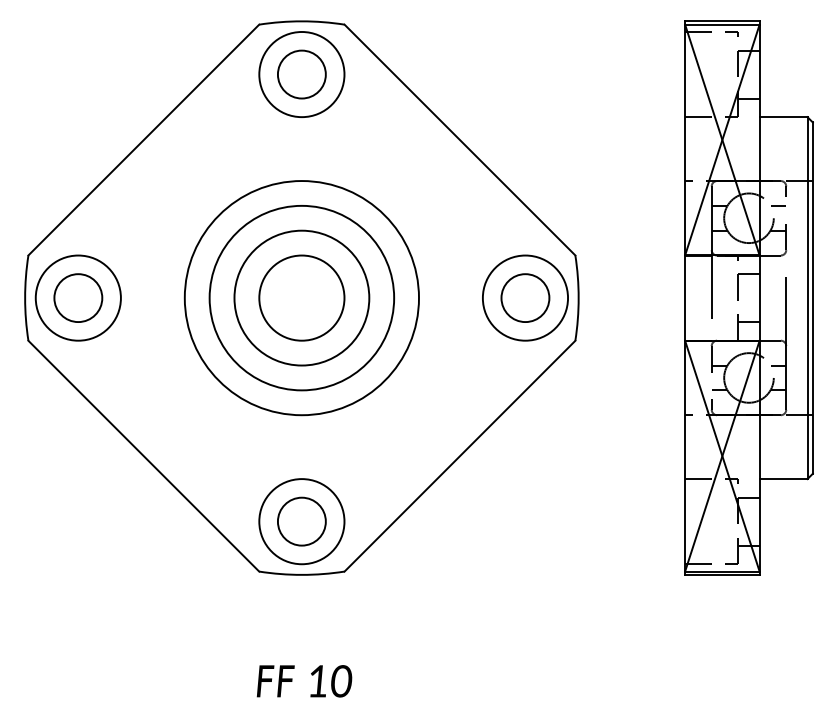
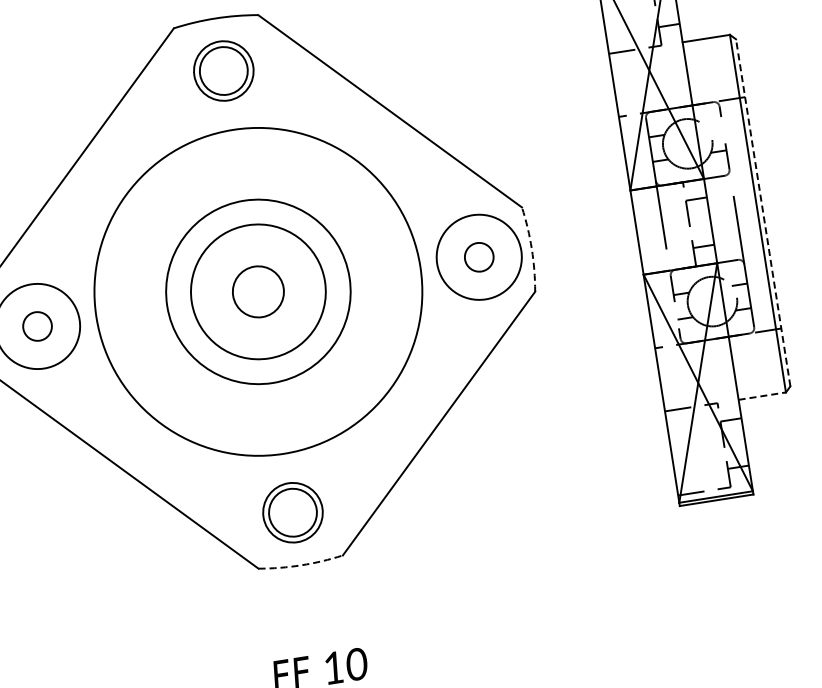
circle: (301, 74) -> (223, 71), size x0.7
line: (778, 205) -> (714, 126), removed
circle: (301, 297) -> (257, 291), size x0.6
circle: (78, 298) -> (37, 326), size x0.6
circle: (301, 298) -> (258, 292), size x1.4
circle: (525, 298) -> (479, 257), size x0.6
arc: (578, 298) -> (531, 249), solid -> dashed
line: (812, 298) -> (762, 213), solid -> dashed
line: (783, 479) -> (762, 396), solid -> dashed
circle: (301, 521) -> (292, 512), size x0.7
arc: (301, 574) -> (300, 565), solid -> dashed

